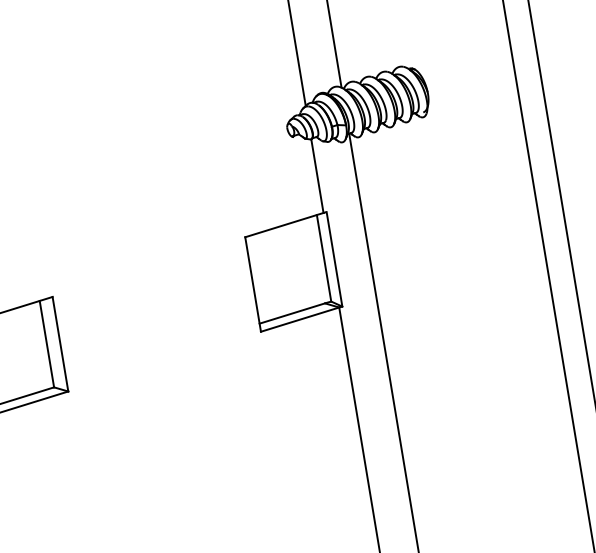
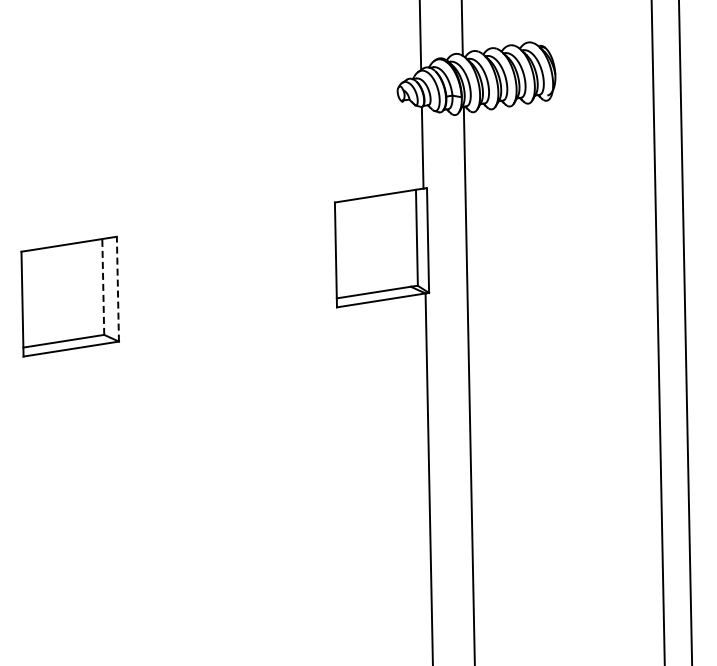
line: (47, 343) -> (103, 286), solid -> dashed
line: (59, 343) -> (117, 288), solid -> dashed

